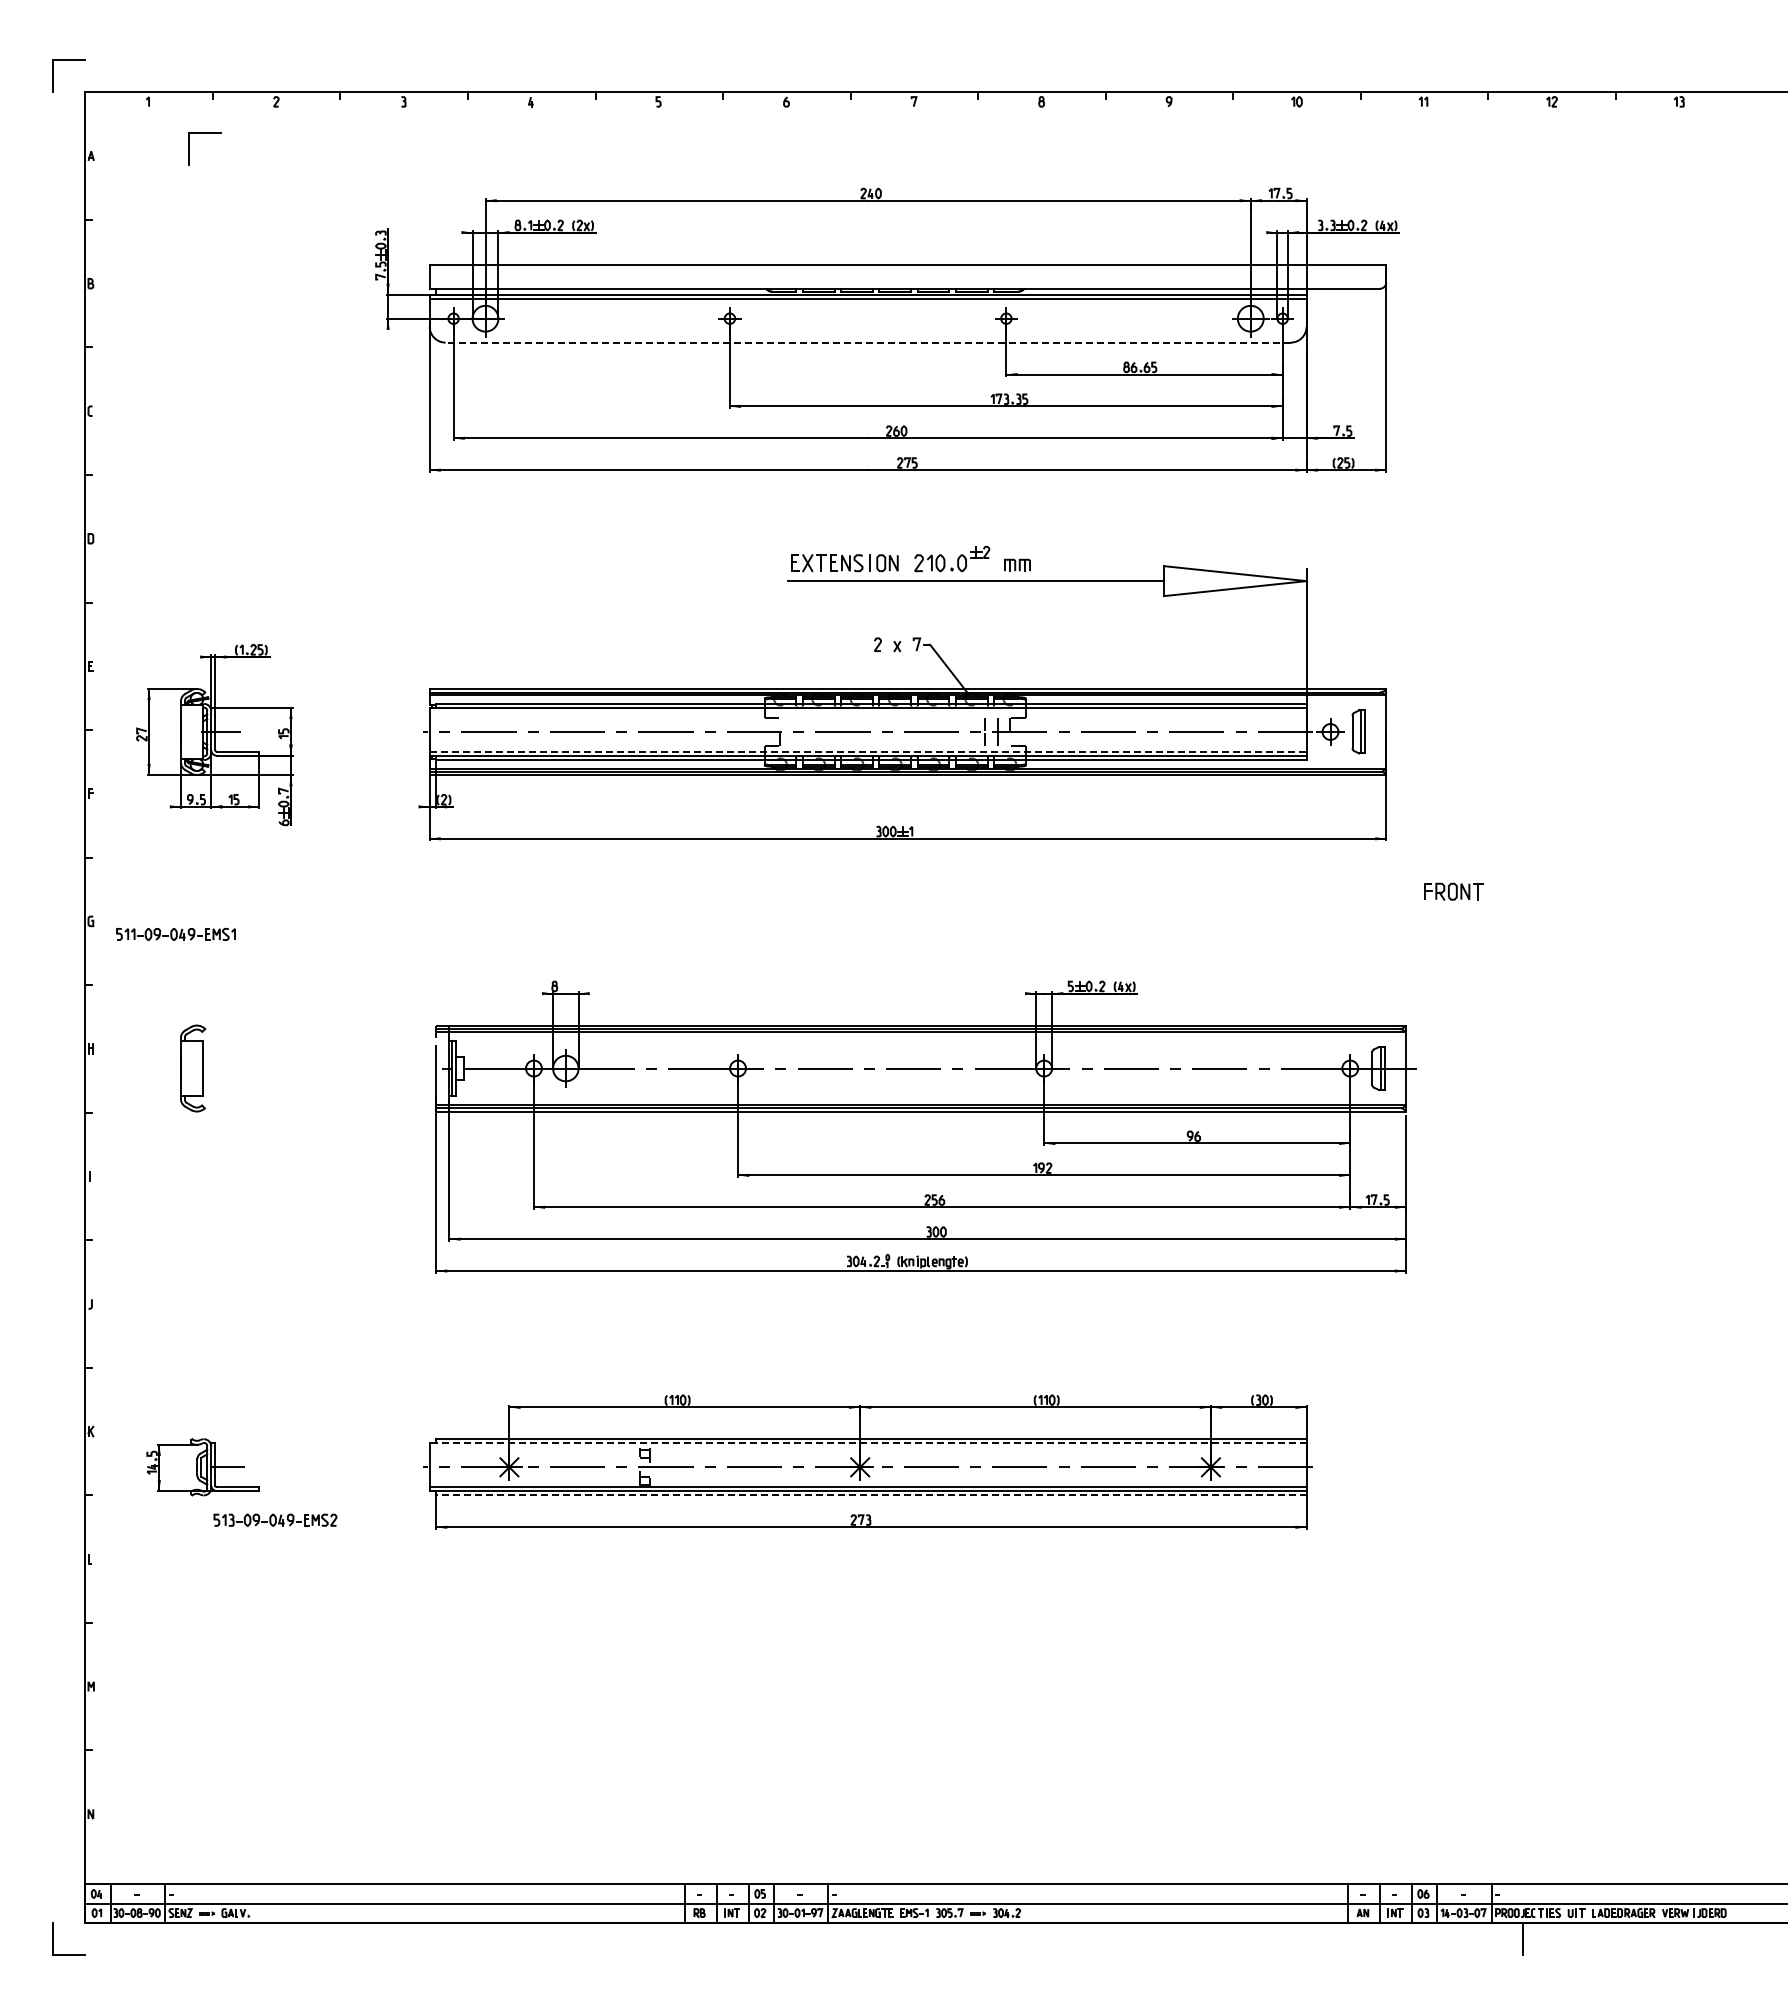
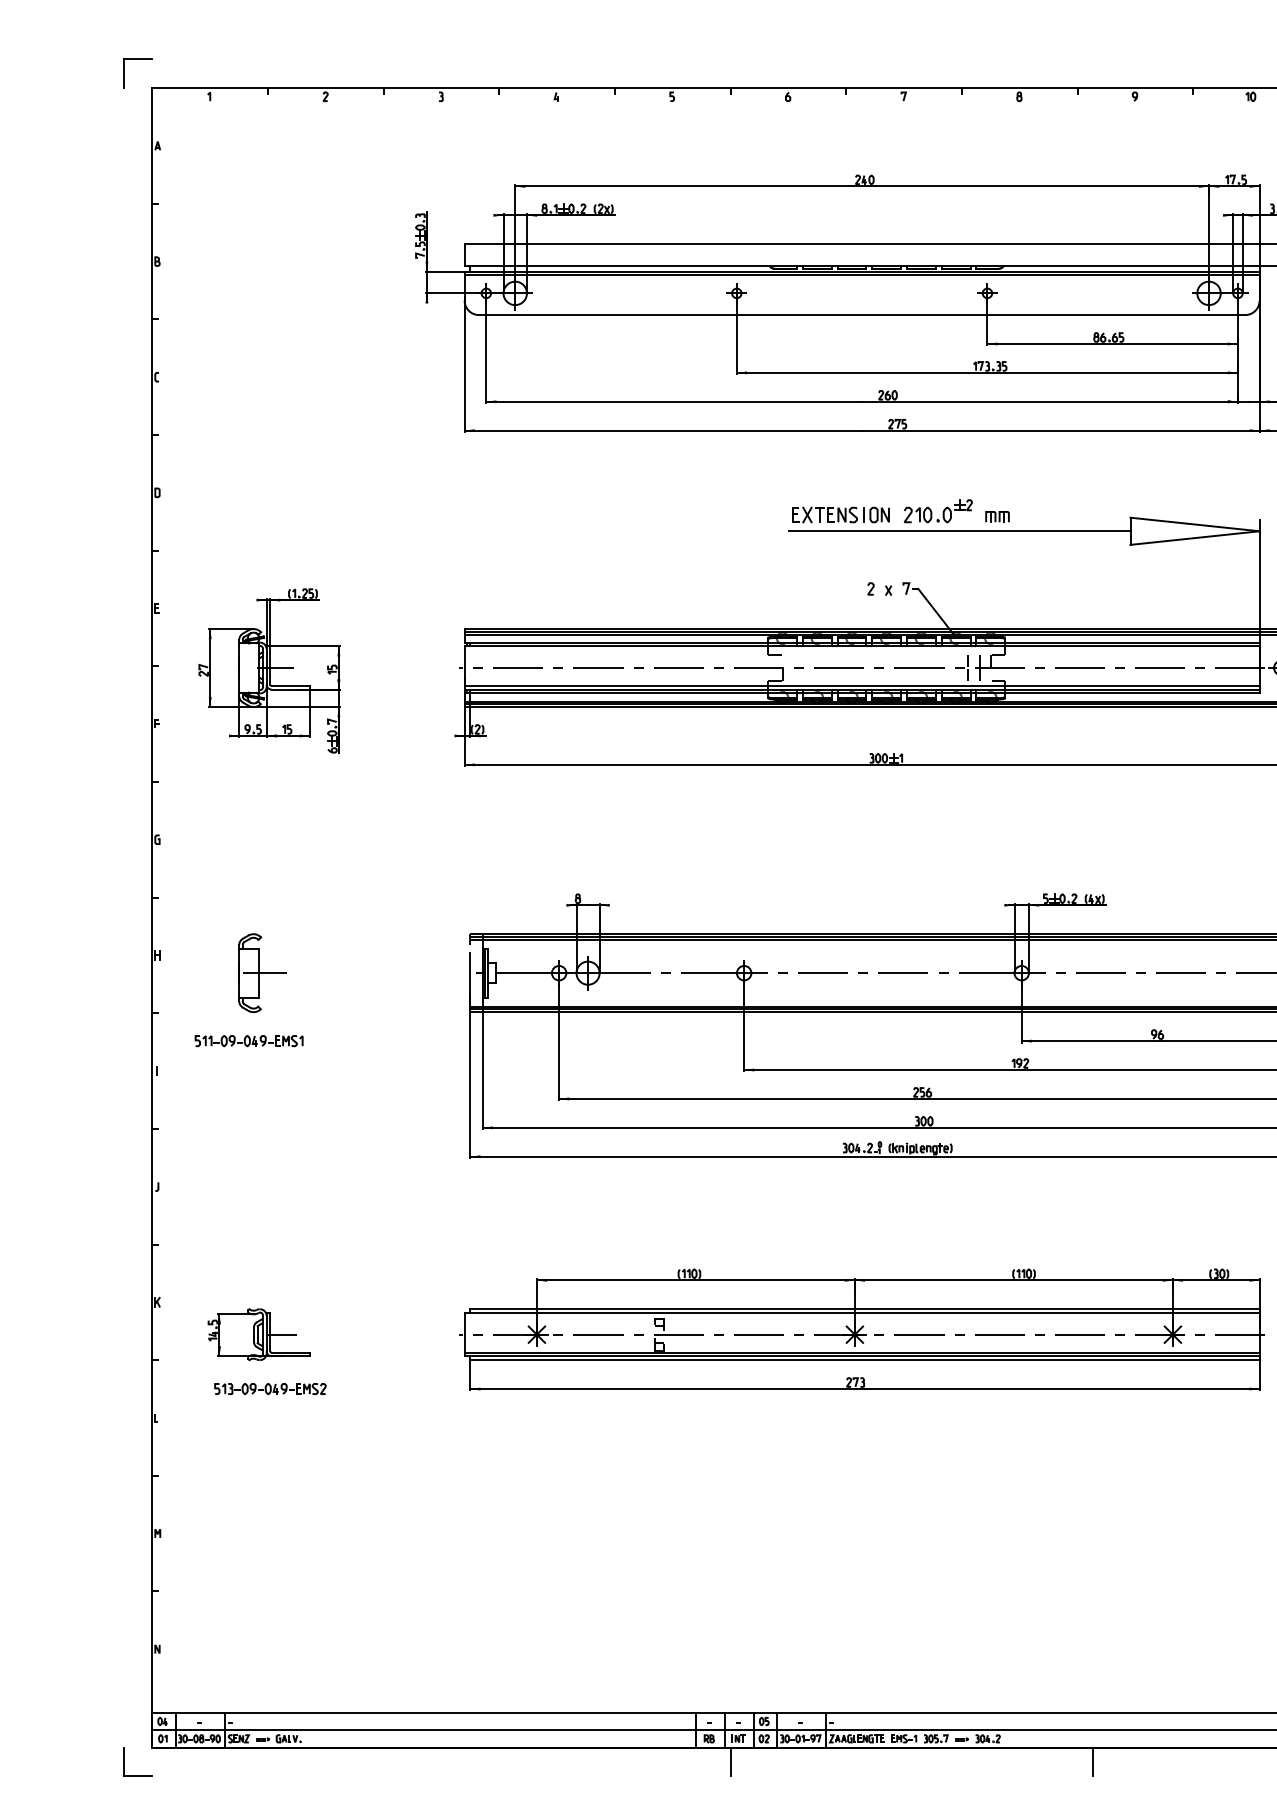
part: (204, 133) -> (260, 125), removed
line: (868, 342) -> (862, 314), dashed -> solid
line: (868, 751) -> (862, 685), dashed -> solid
part: (175, 934) -> (248, 1041), moved
line: (209, 1068) -> (265, 973), added
line: (867, 1443) -> (861, 1313), dashed -> solid
line: (870, 1495) -> (864, 1360), dashed -> solid
part: (275, 1519) -> (270, 1388), moved
line: (723, 1938) -> (731, 1761), added
line: (1123, 1938) -> (1093, 1761), added

